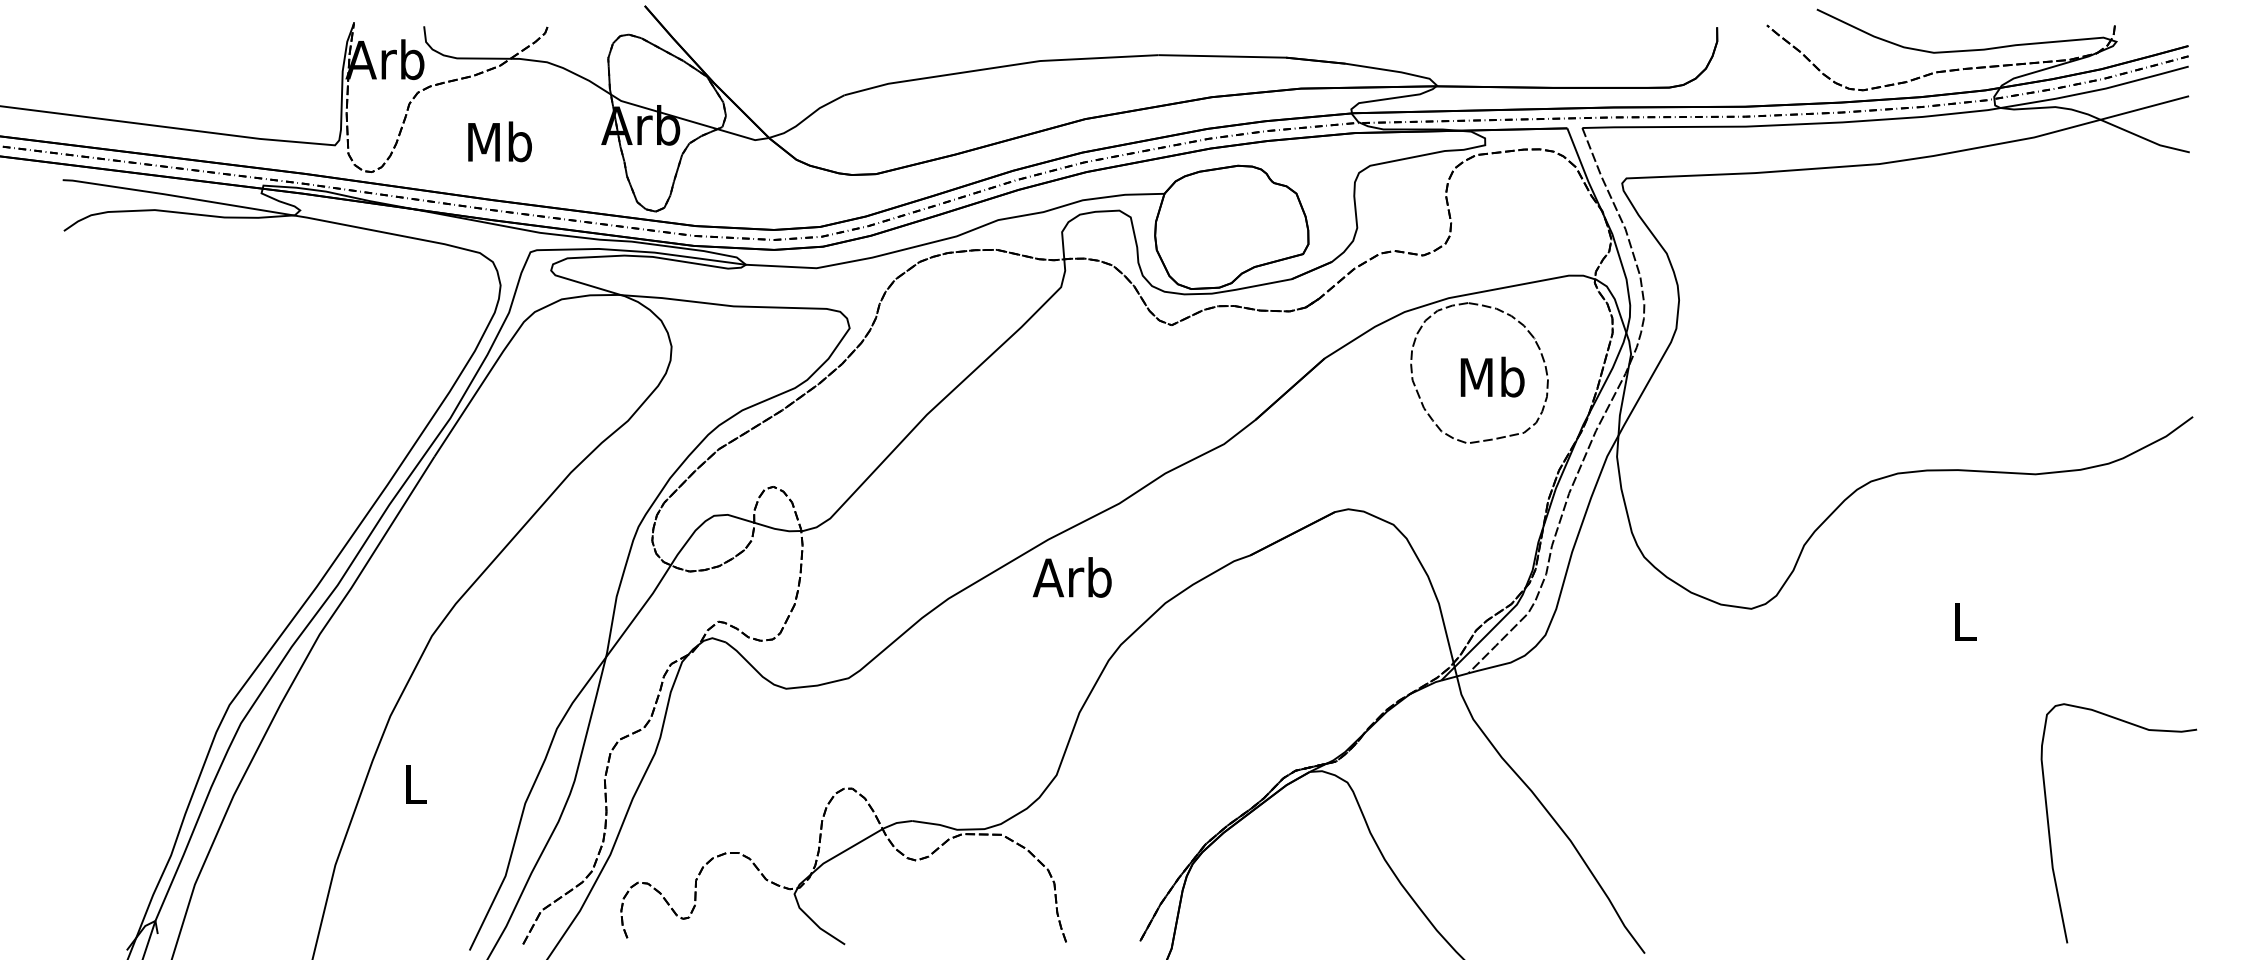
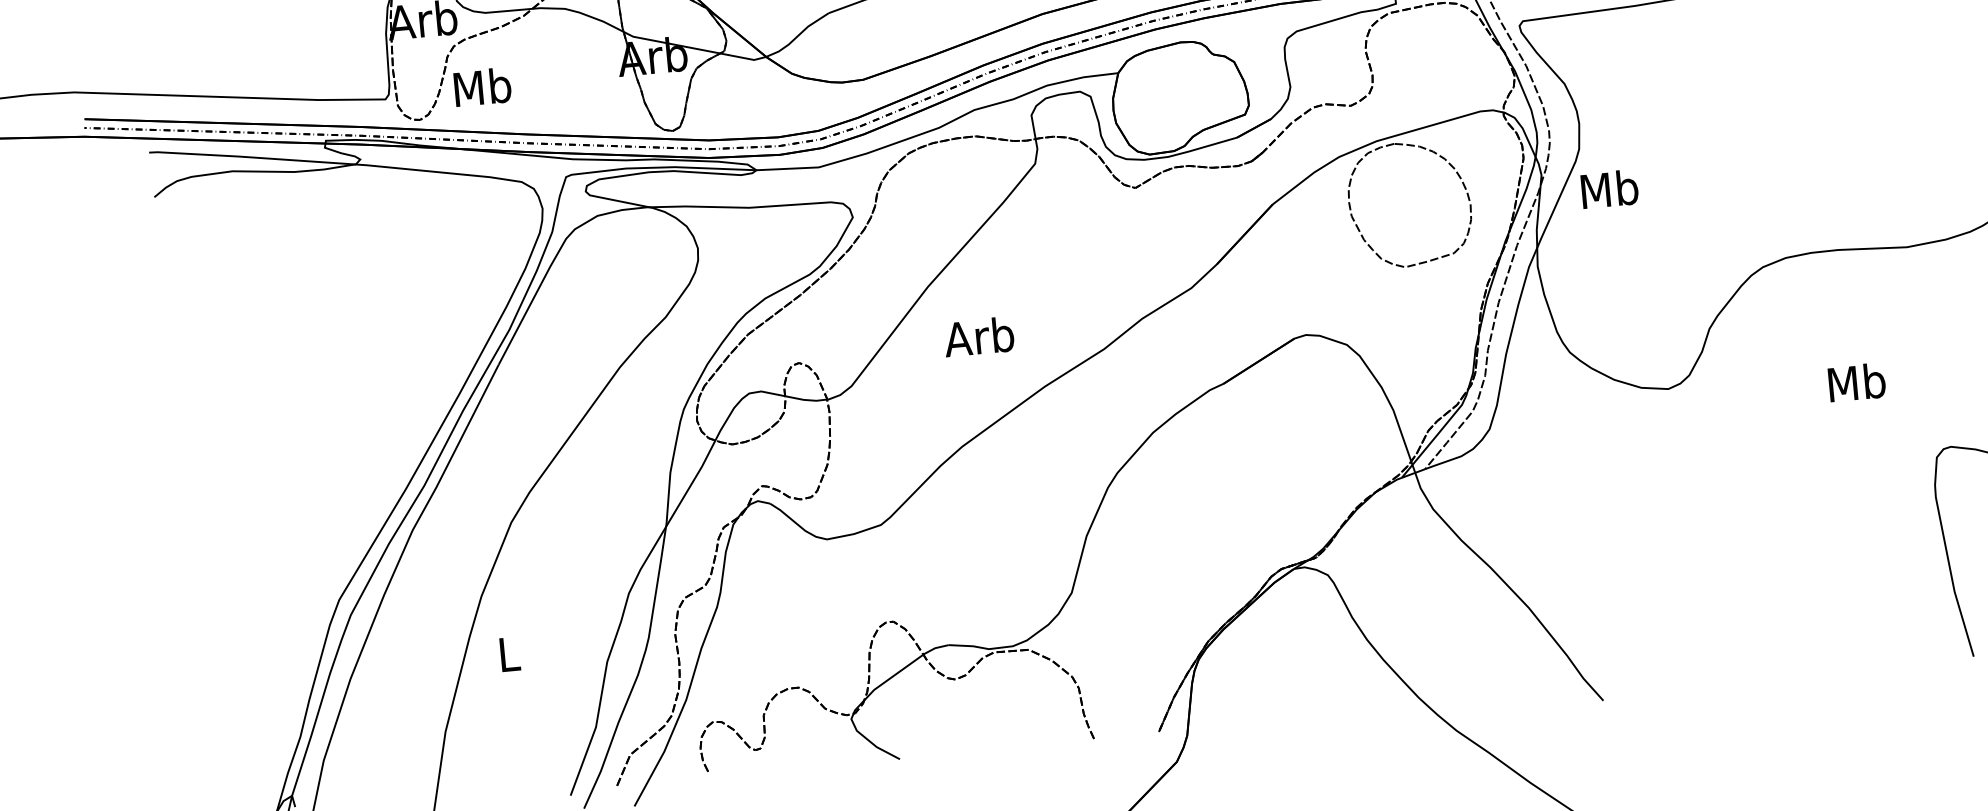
text: (499, 141) -> (482, 86), moved
text: (1492, 376) -> (1609, 188), moved
text: (1071, 577) -> (978, 336), moved
text: (1964, 621) -> (1856, 382), L -> Mb

